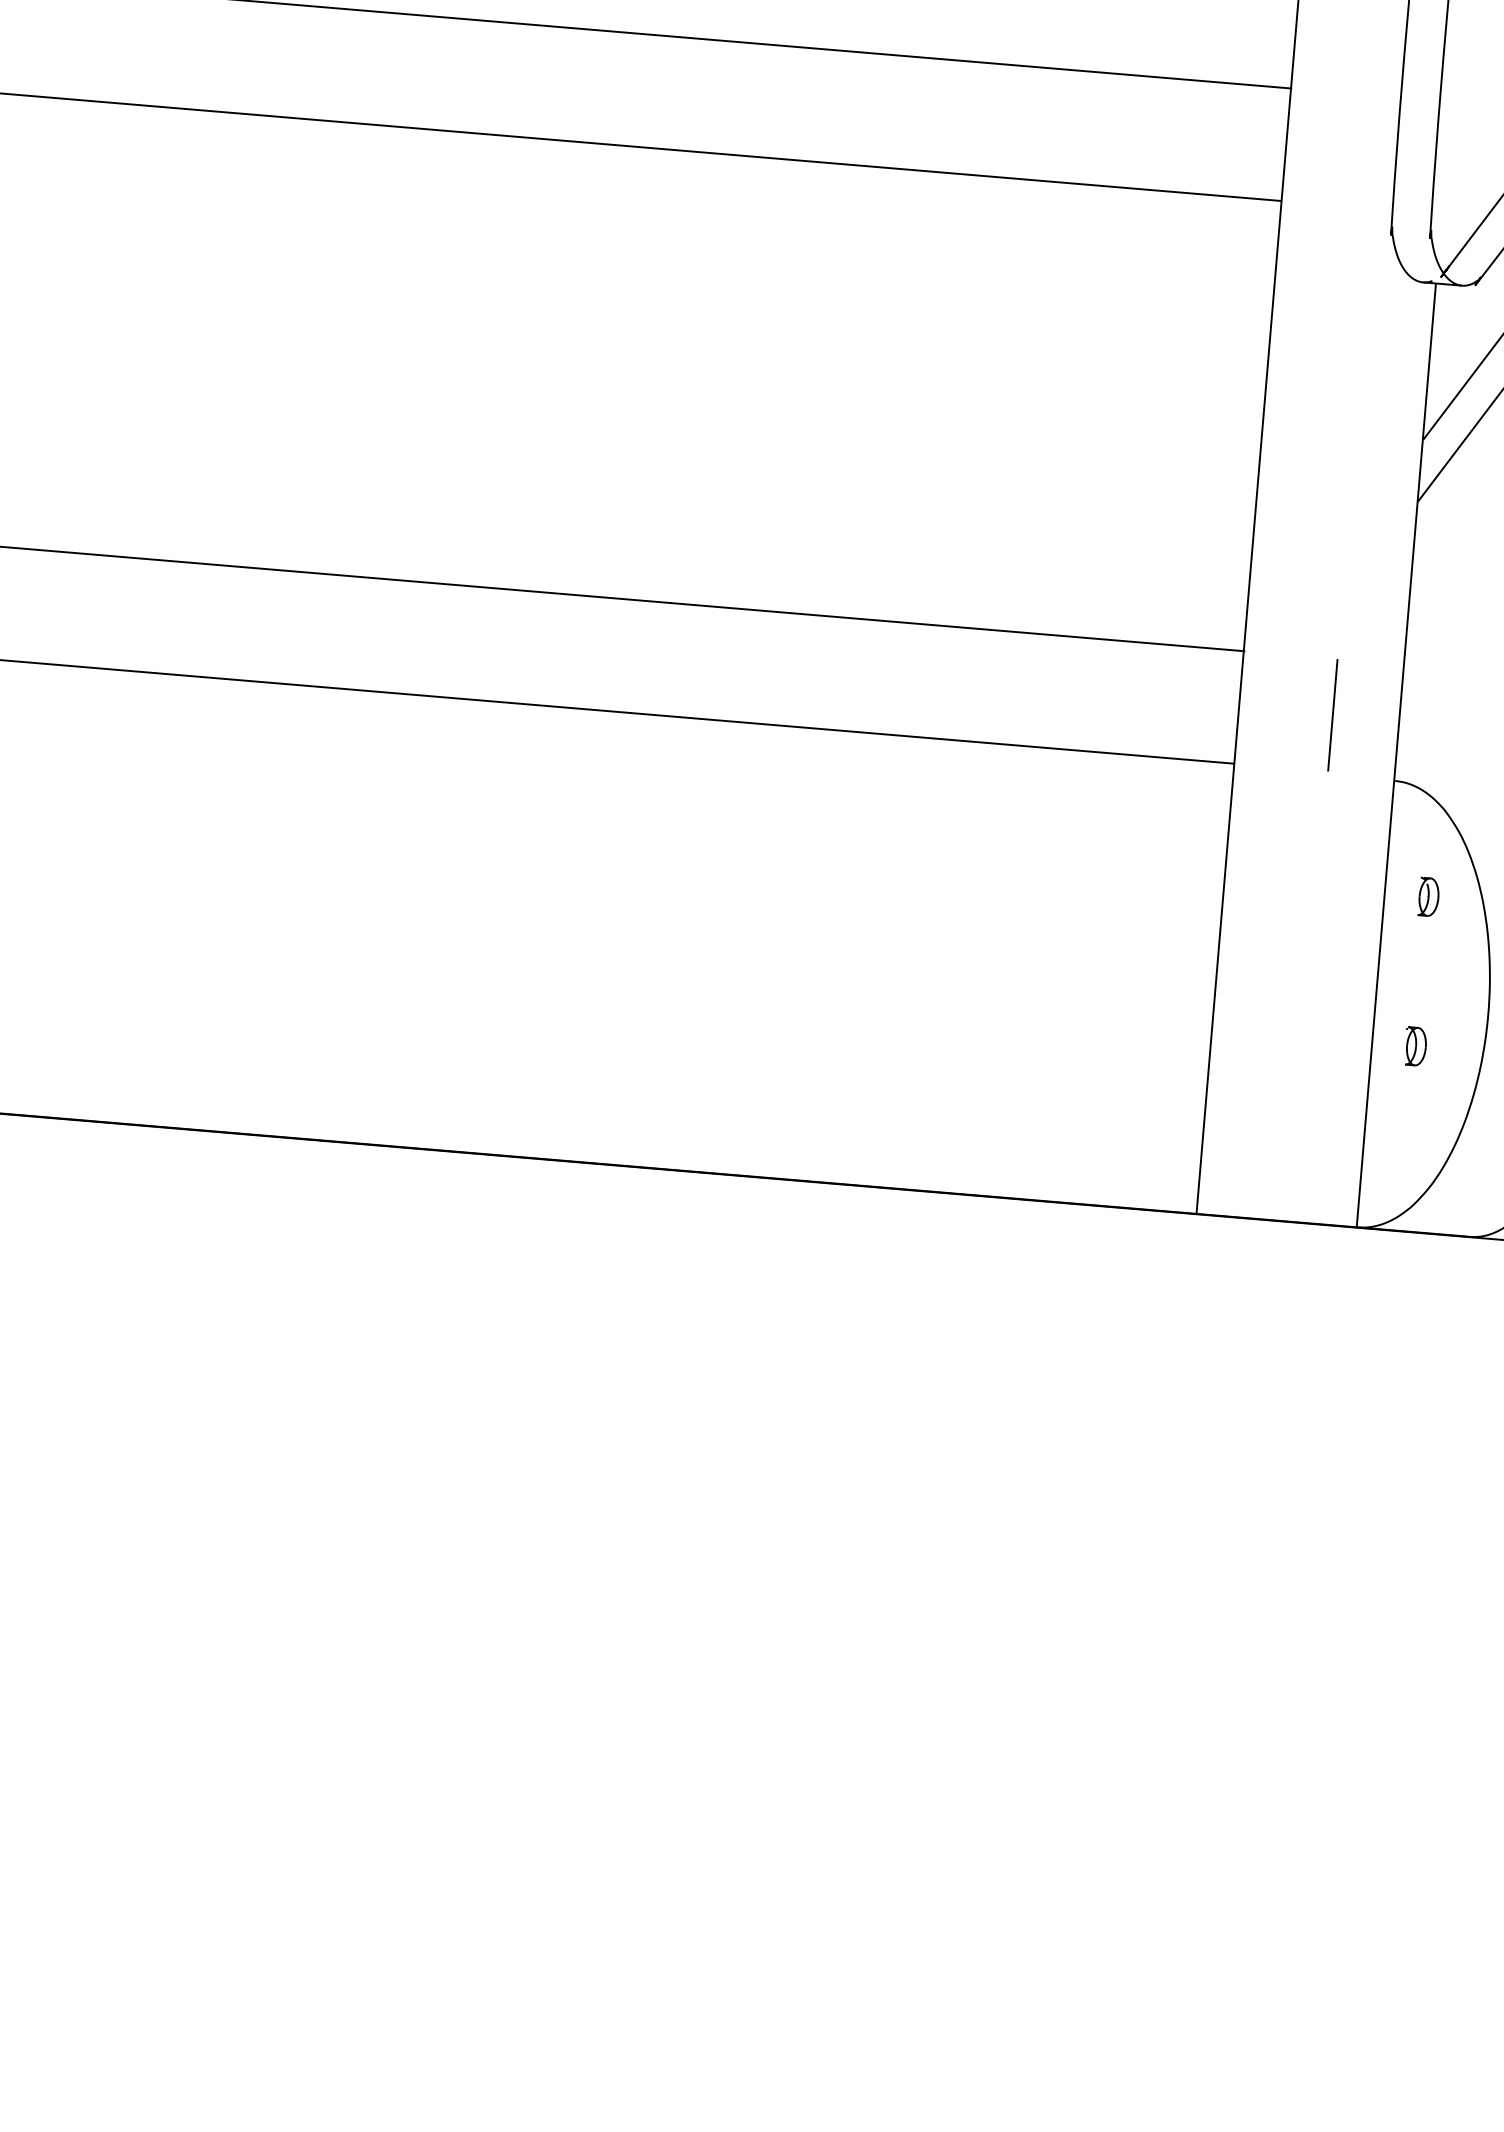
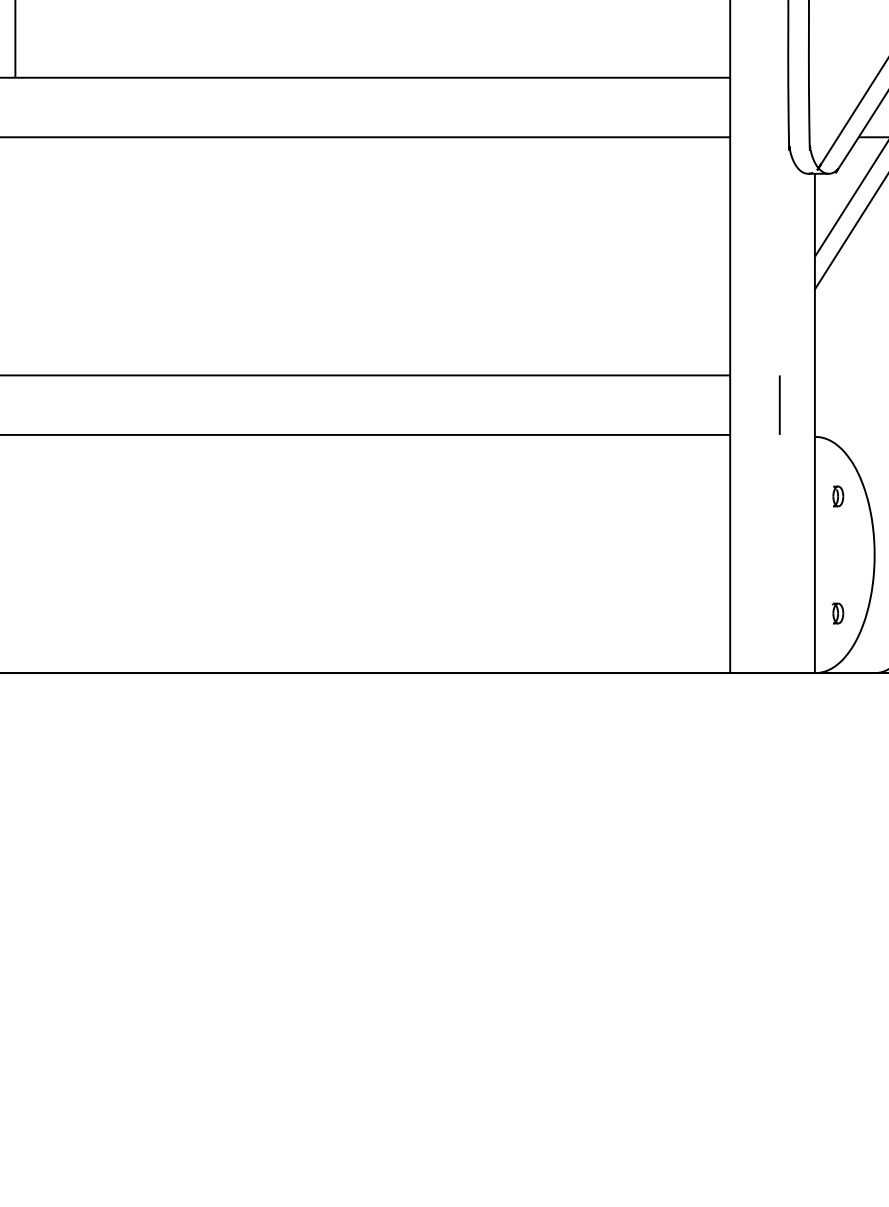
part: (1414, 1046) -> (837, 613), moved

